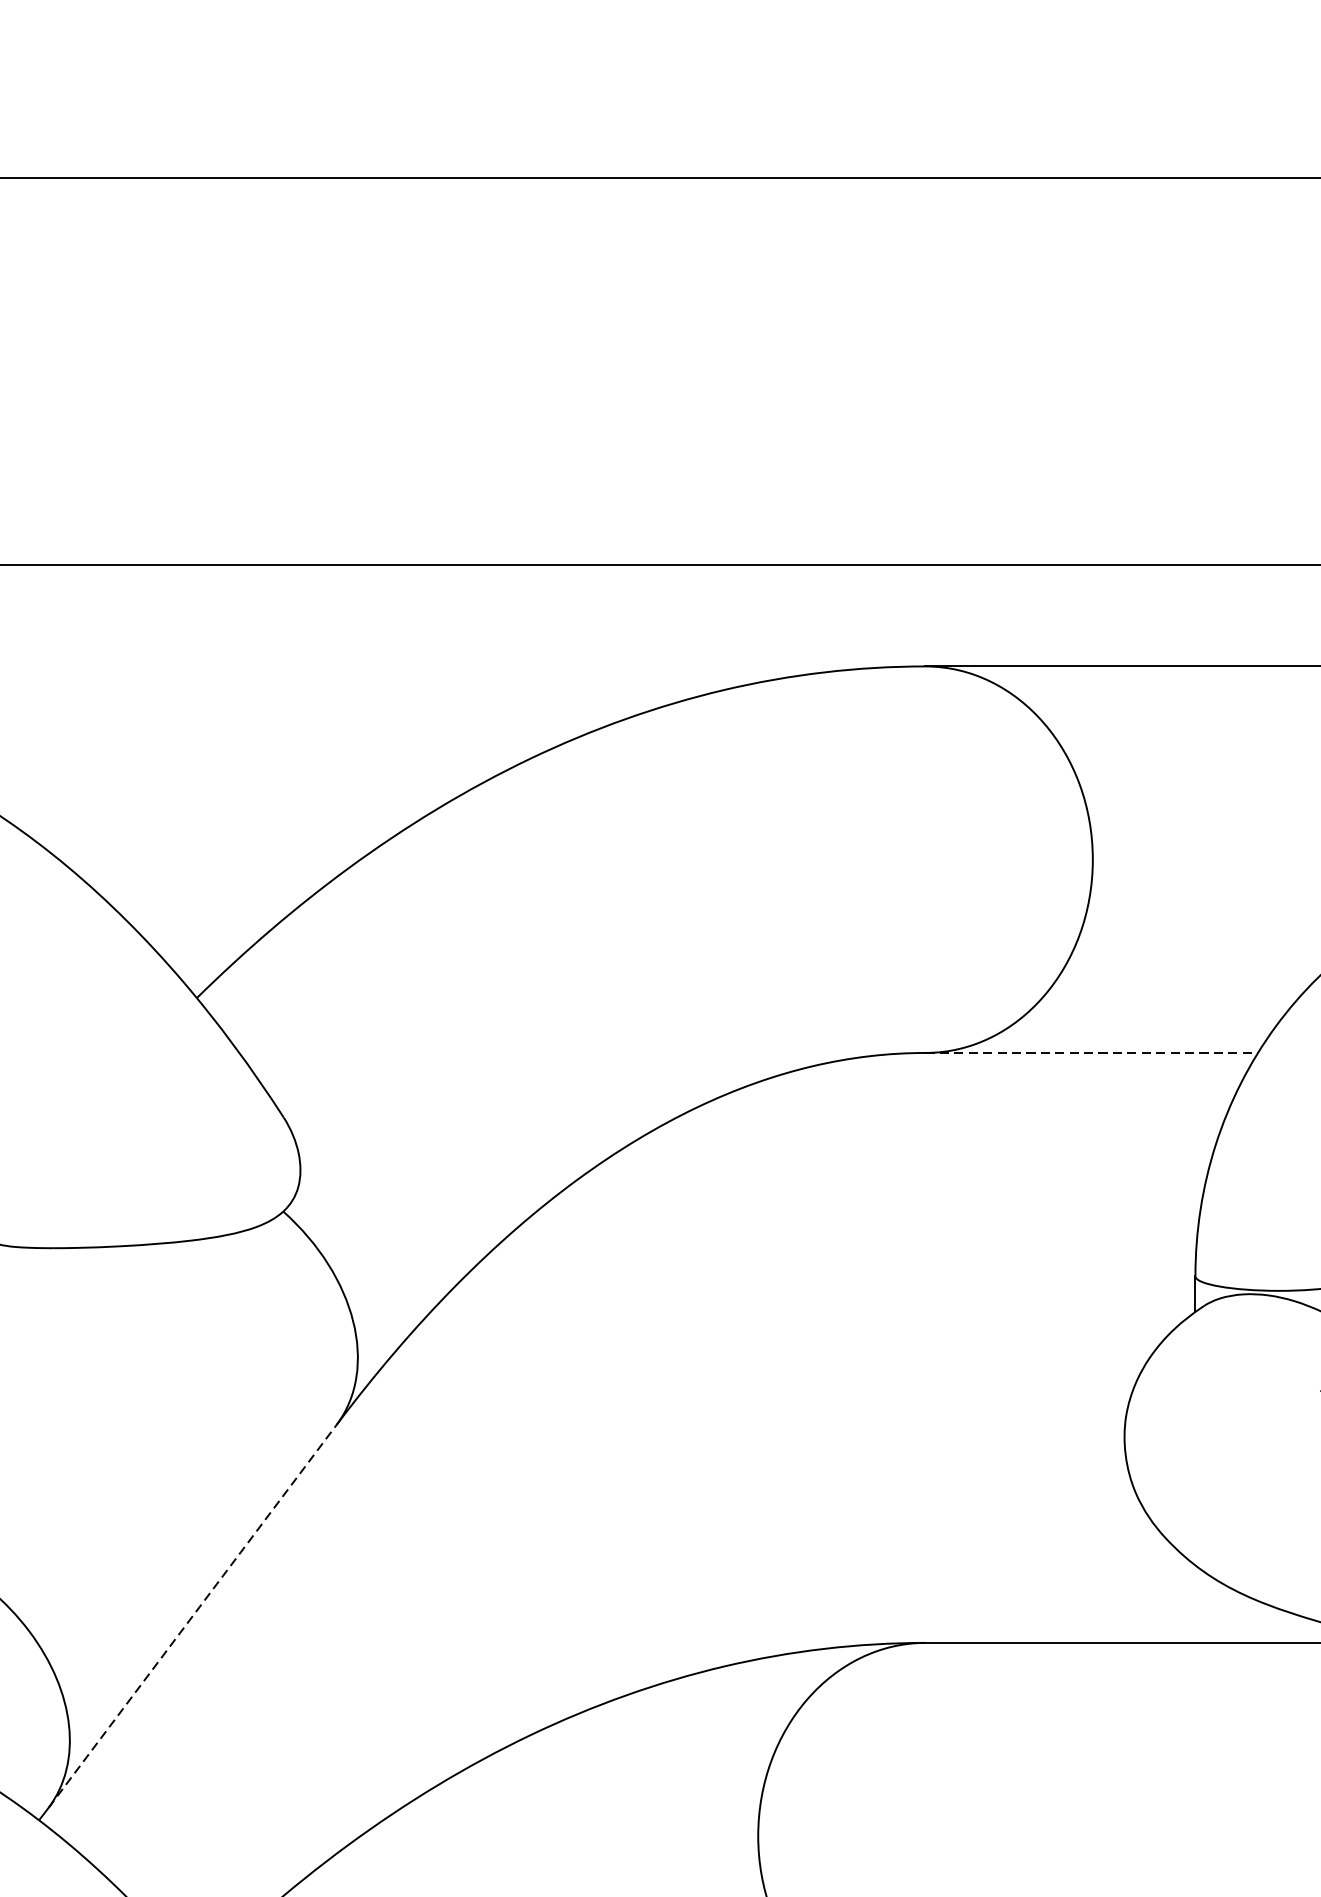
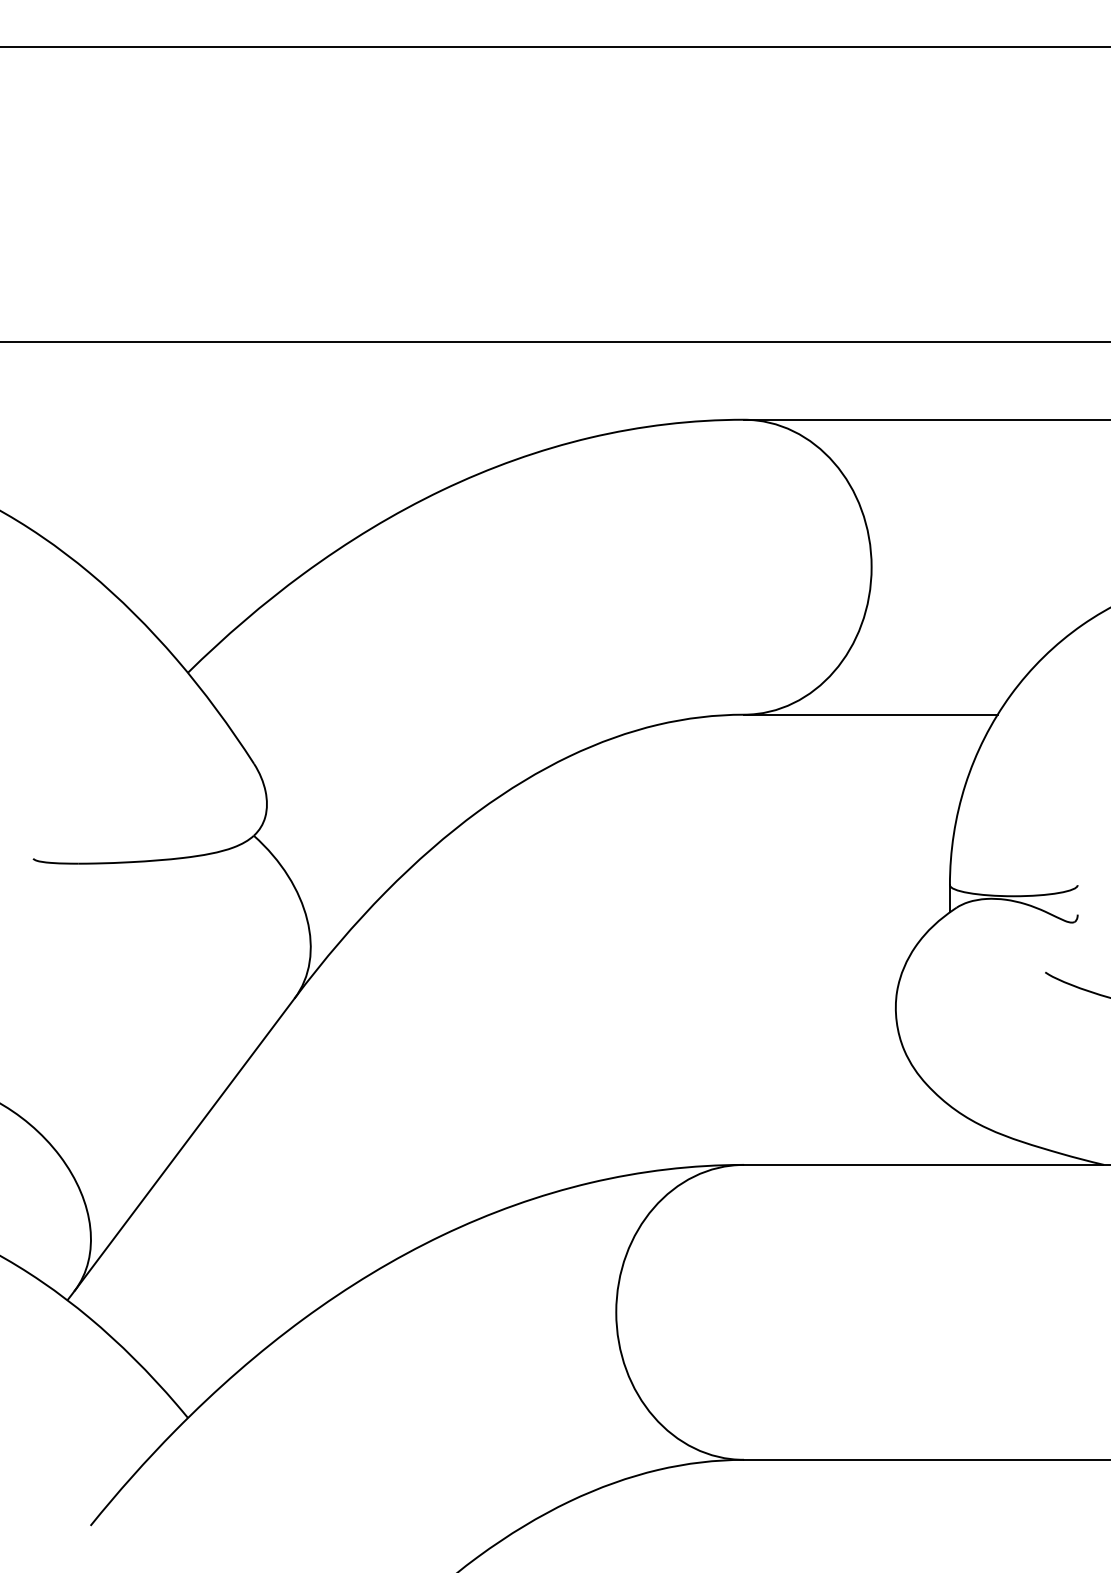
line: (1091, 1052) -> (870, 714), dashed -> solid
line: (192, 1616) -> (184, 1144), dashed -> solid

